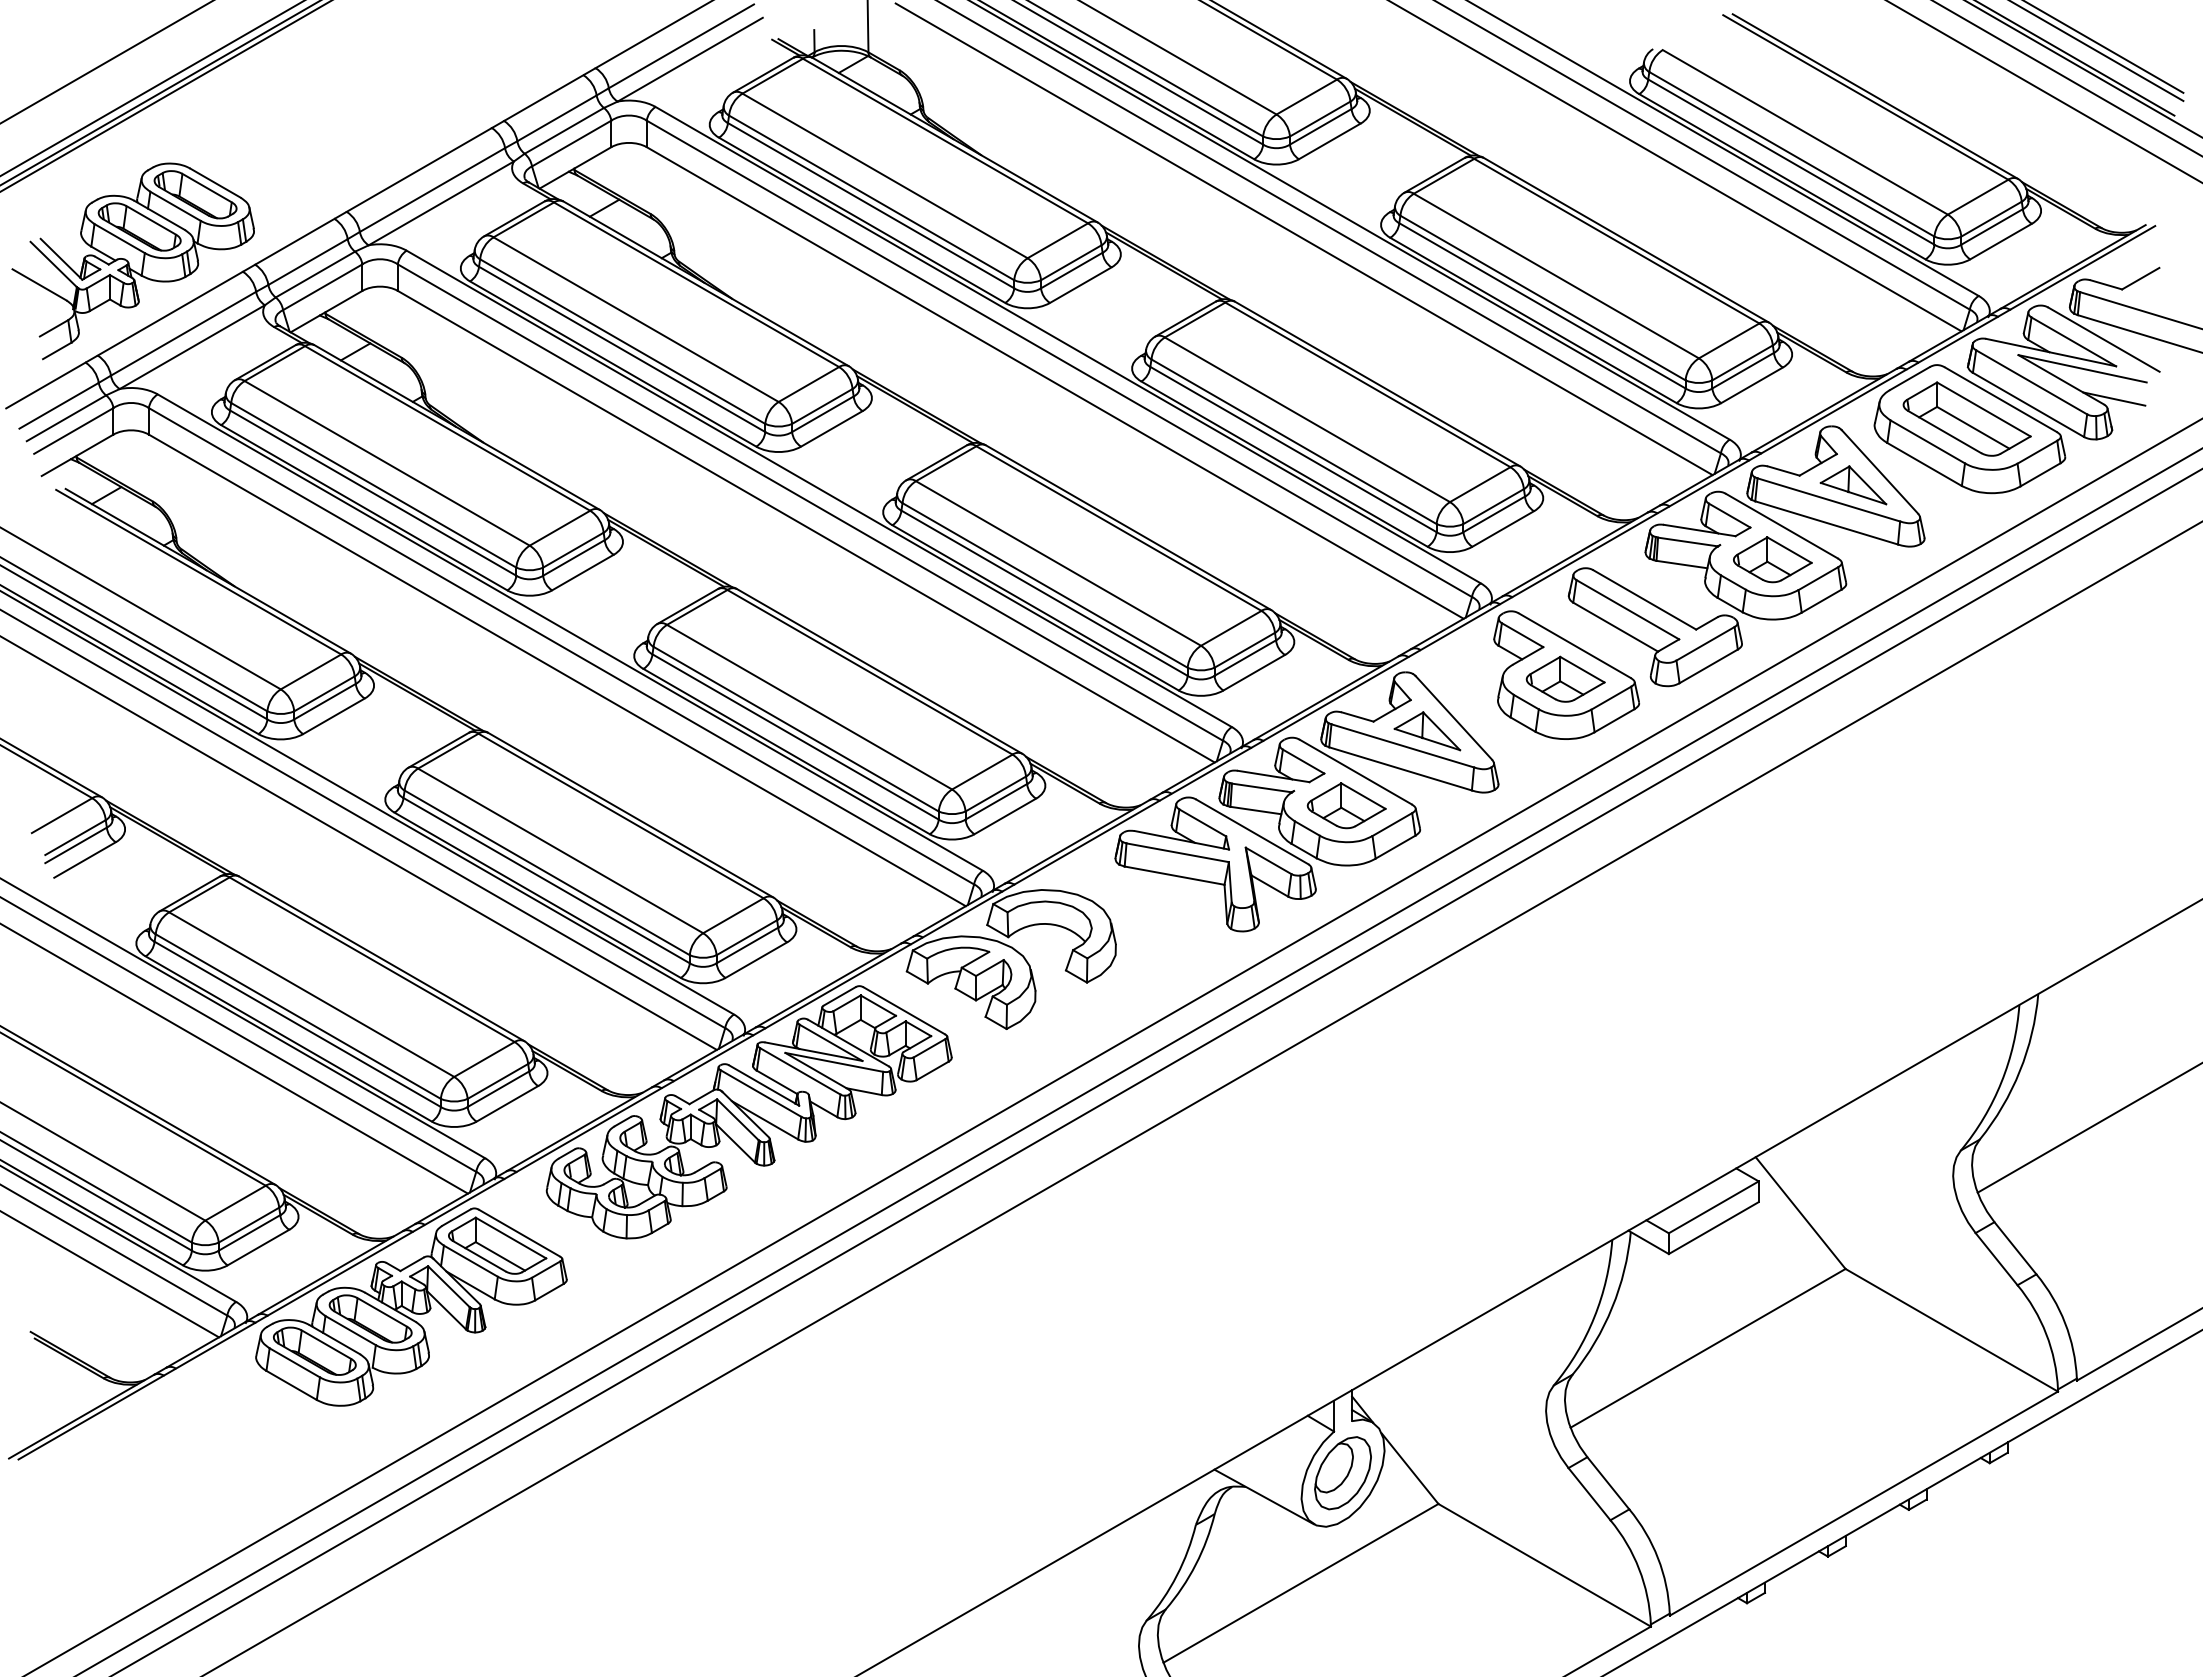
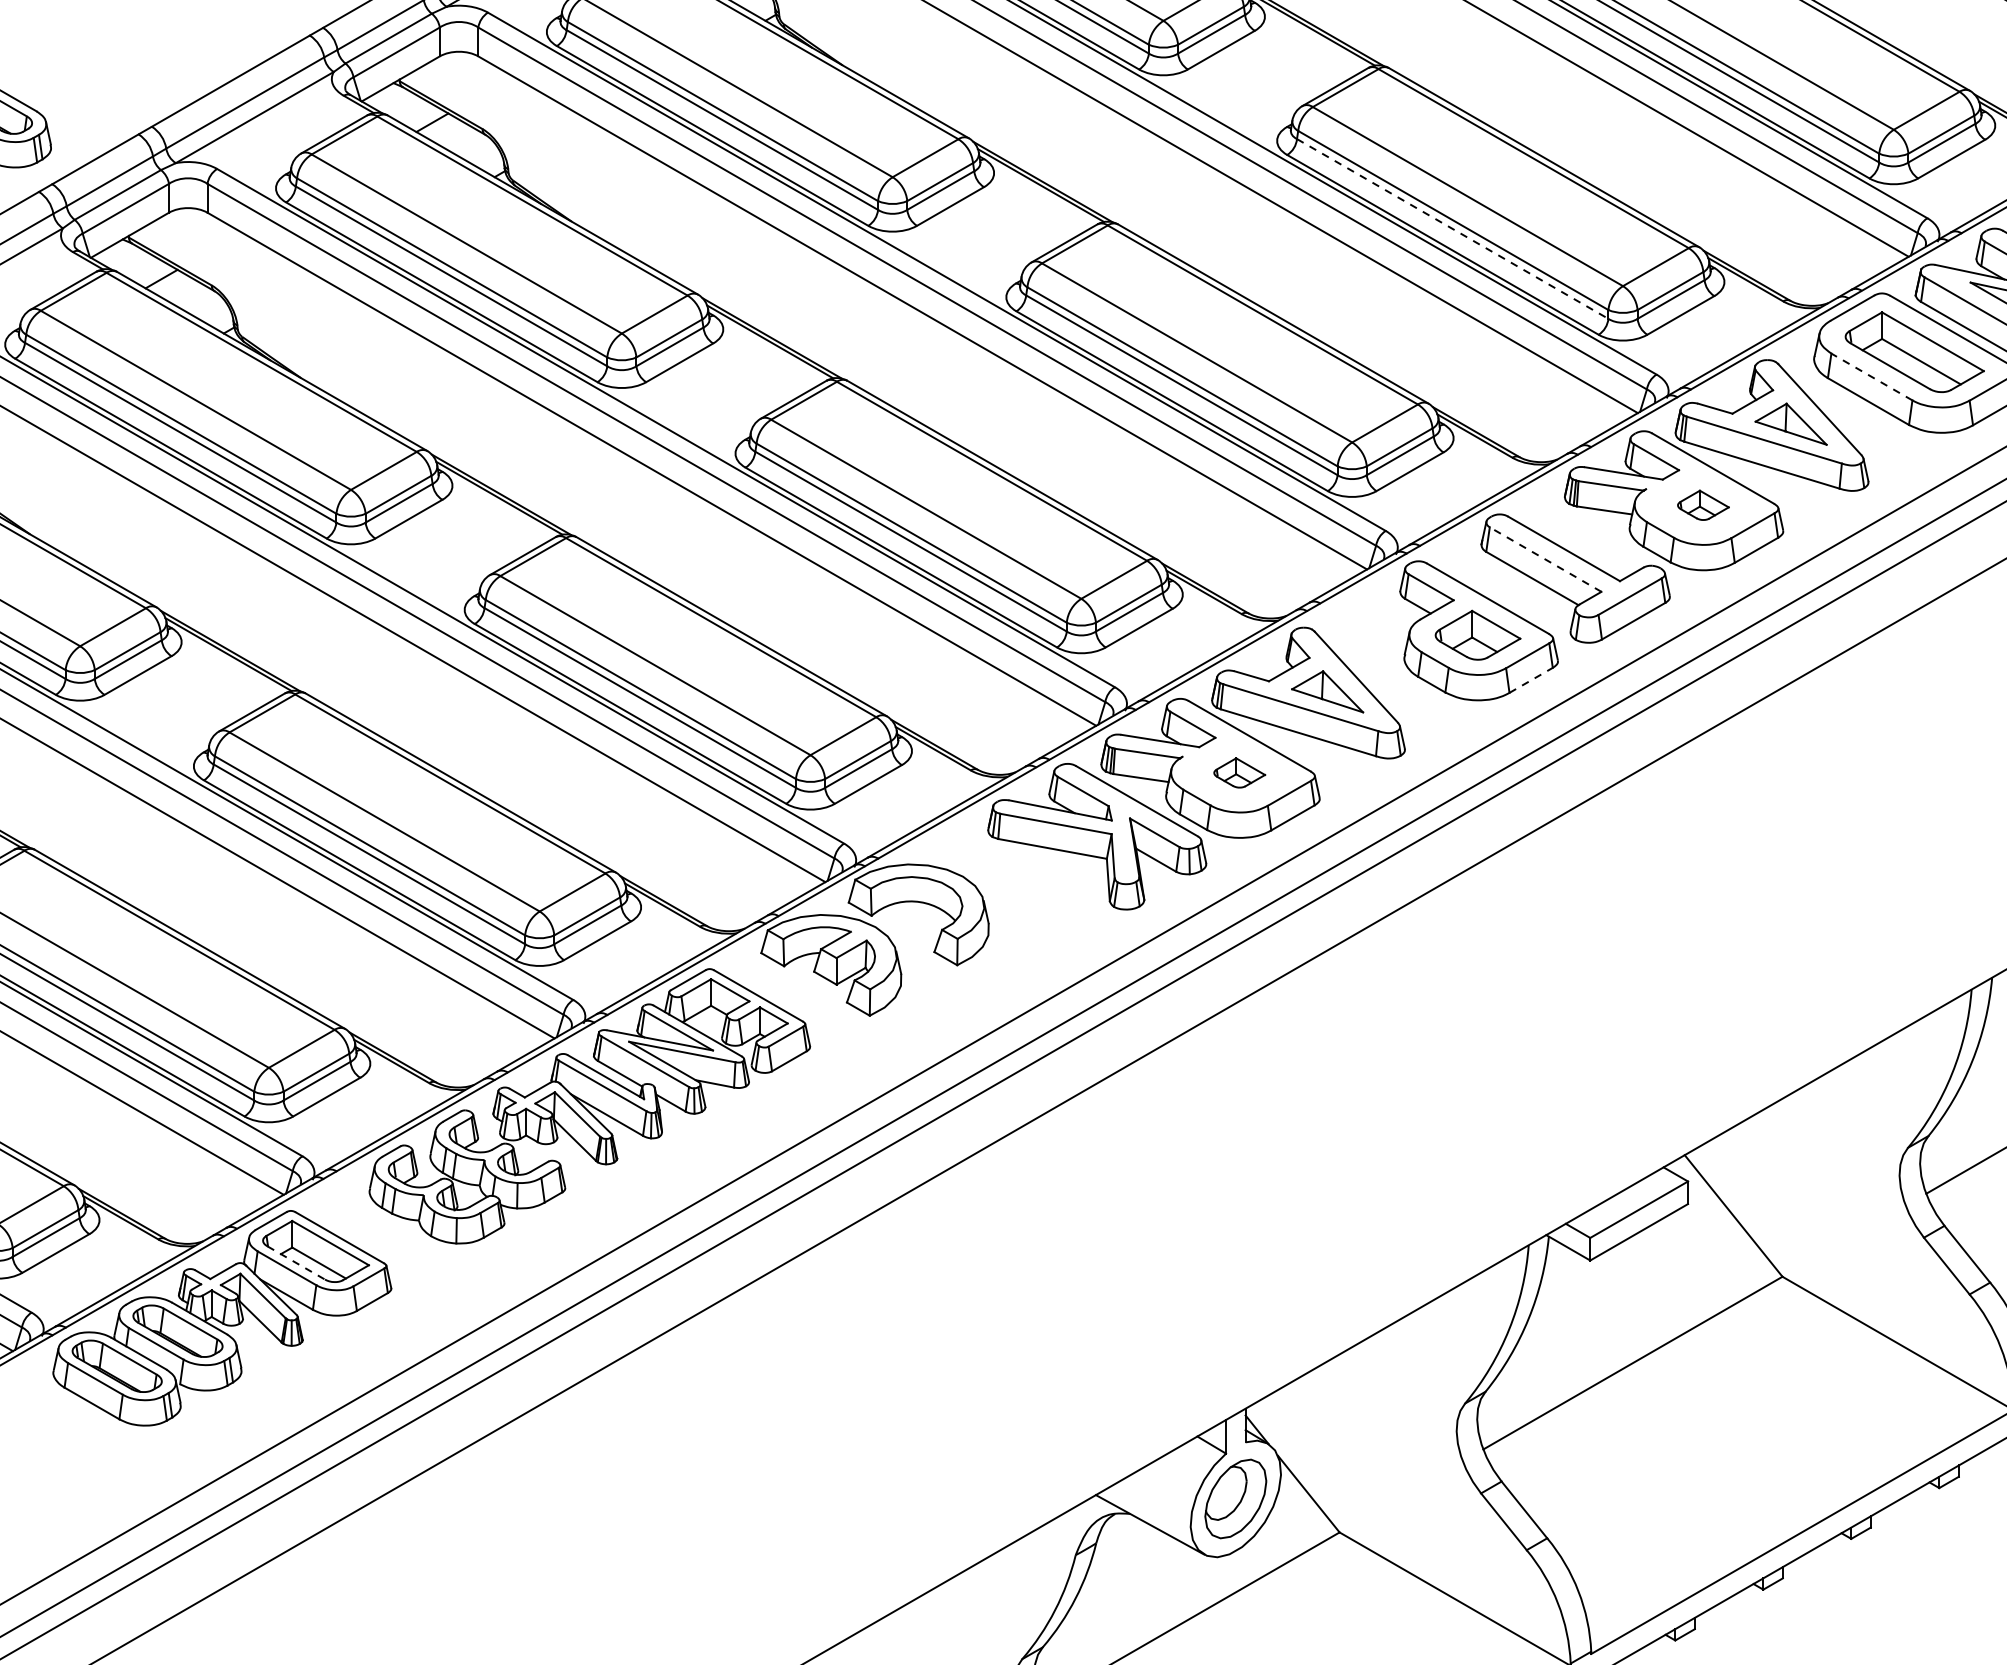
line: (1542, 306) -> (1452, 229), solid -> dashed
line: (1927, 441) -> (1871, 376), solid -> dashed
part: (1772, 559) -> (1703, 504), size x0.6
line: (1627, 609) -> (1545, 559), solid -> dashed
line: (1614, 720) -> (1531, 680), solid -> dashed
part: (1346, 805) -> (1239, 772), size x0.6
line: (479, 1256) -> (296, 1263), solid -> dashed

